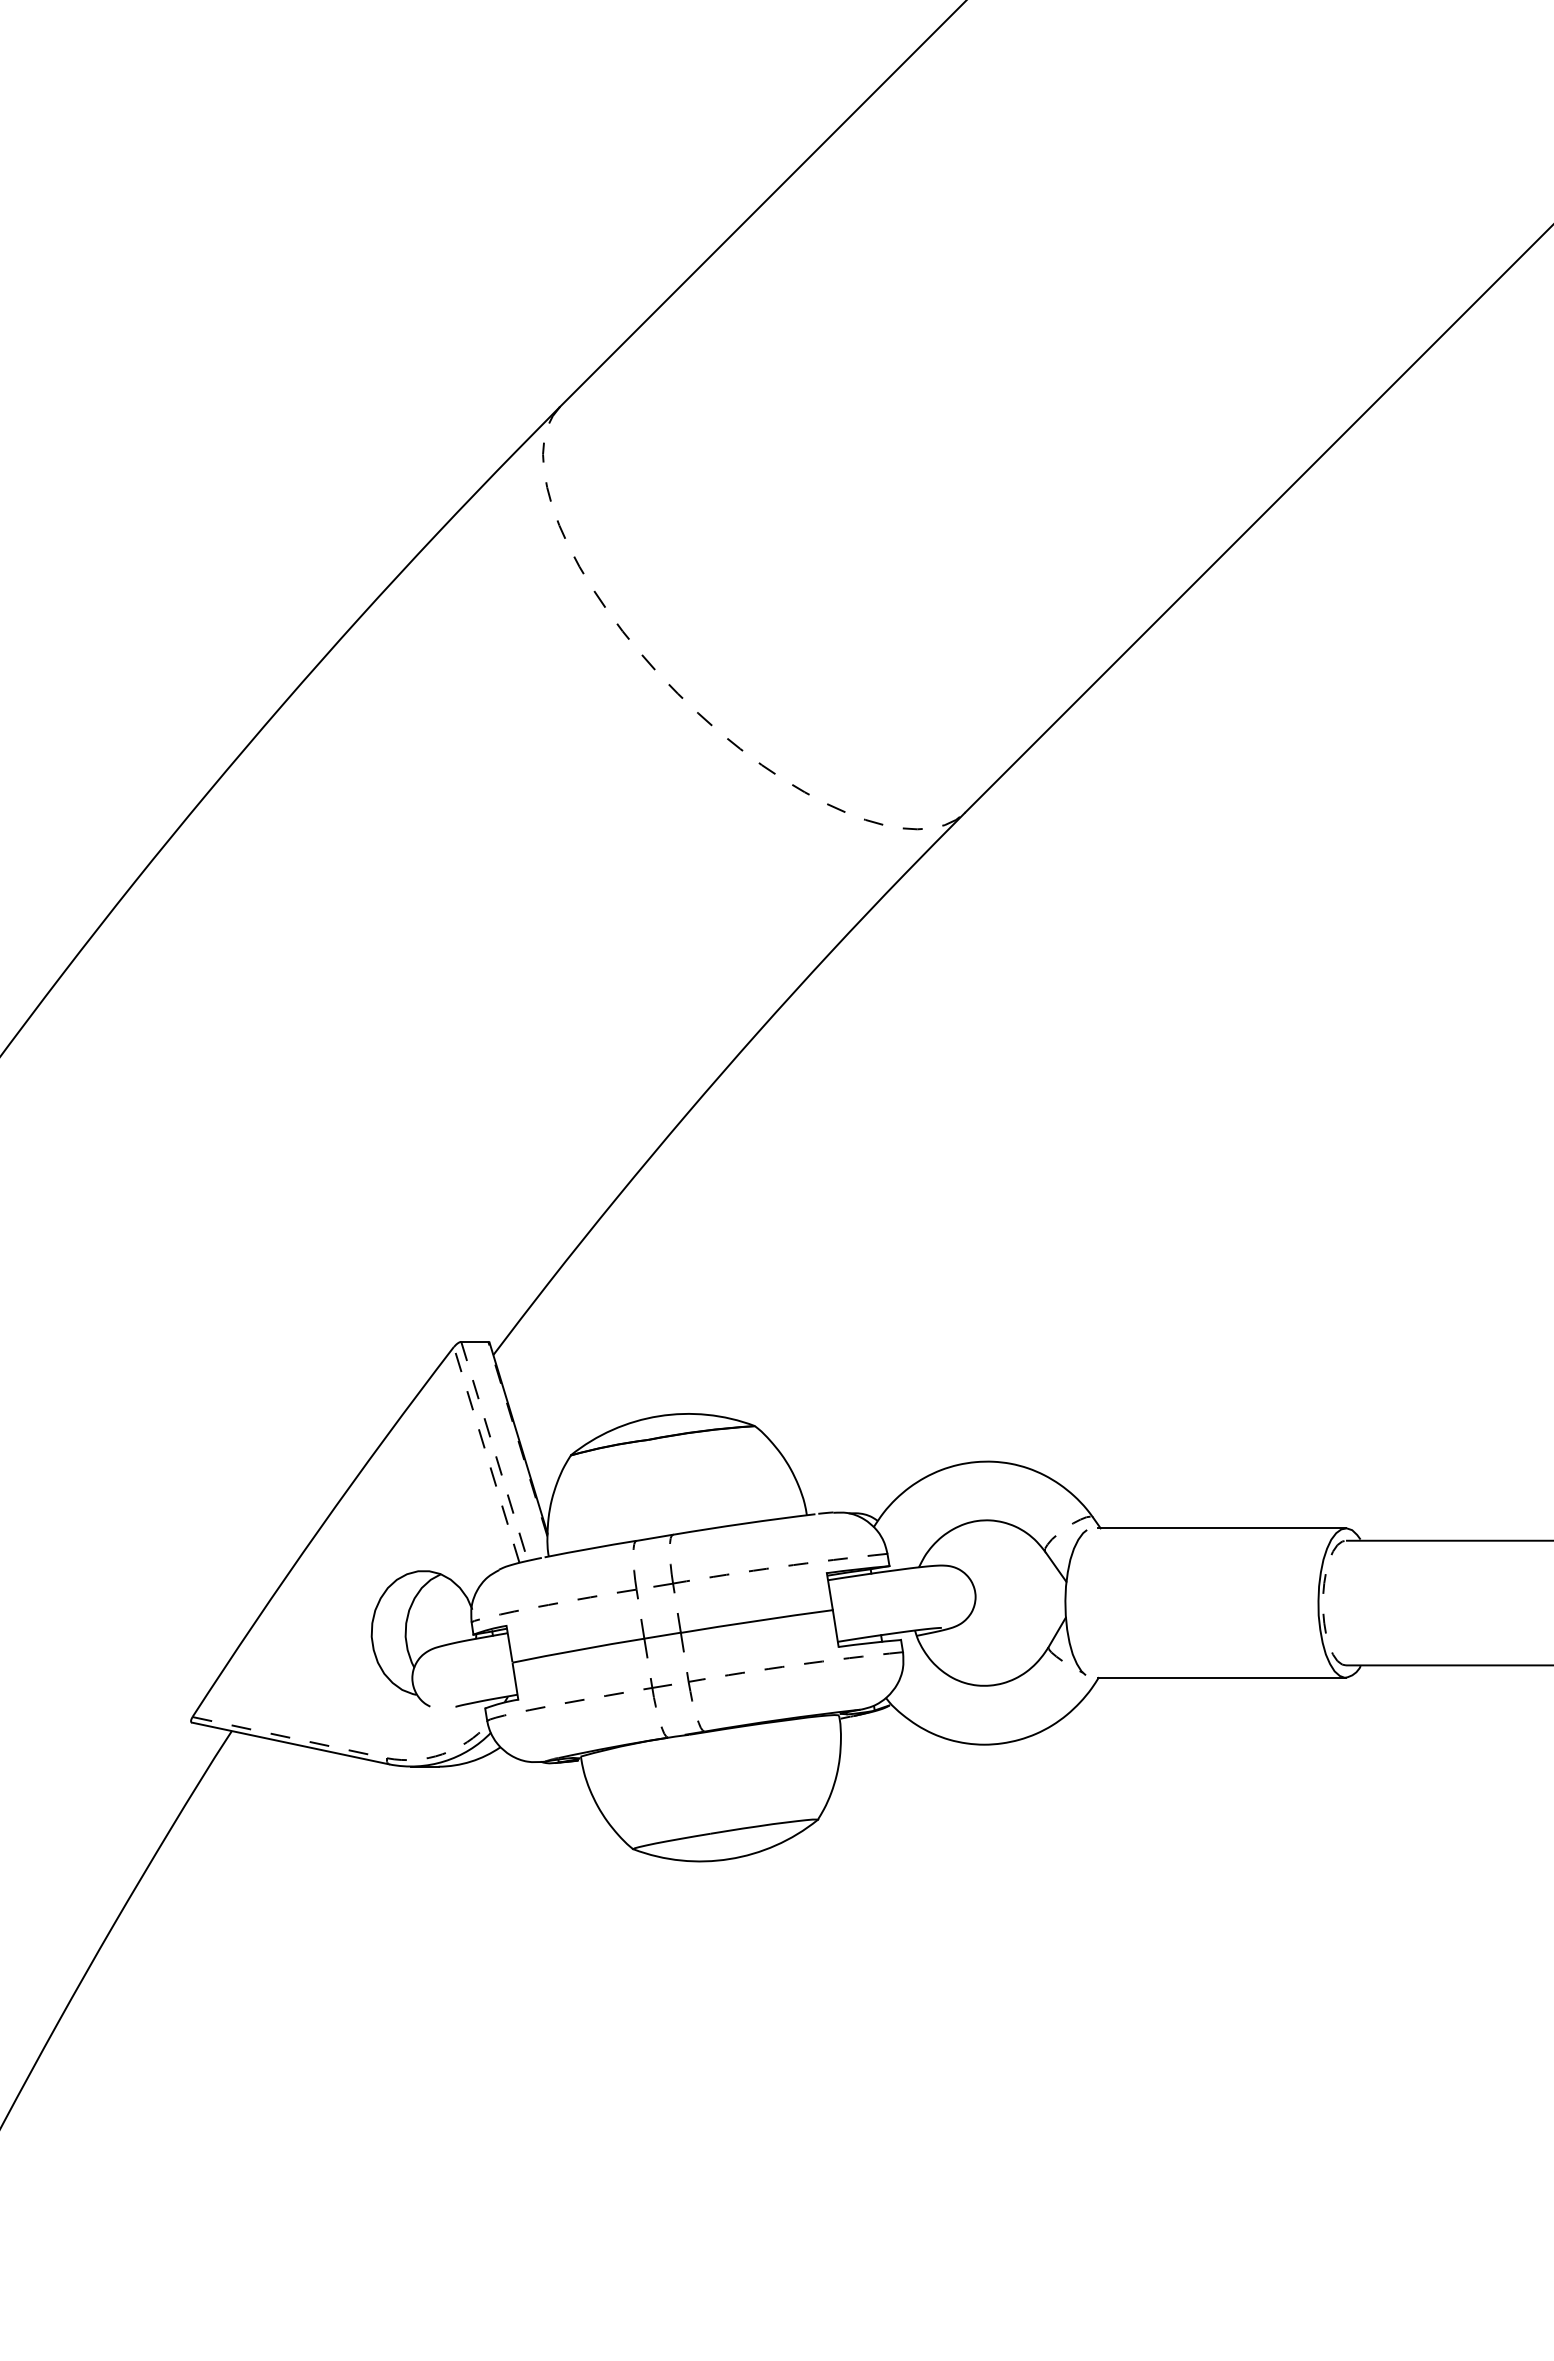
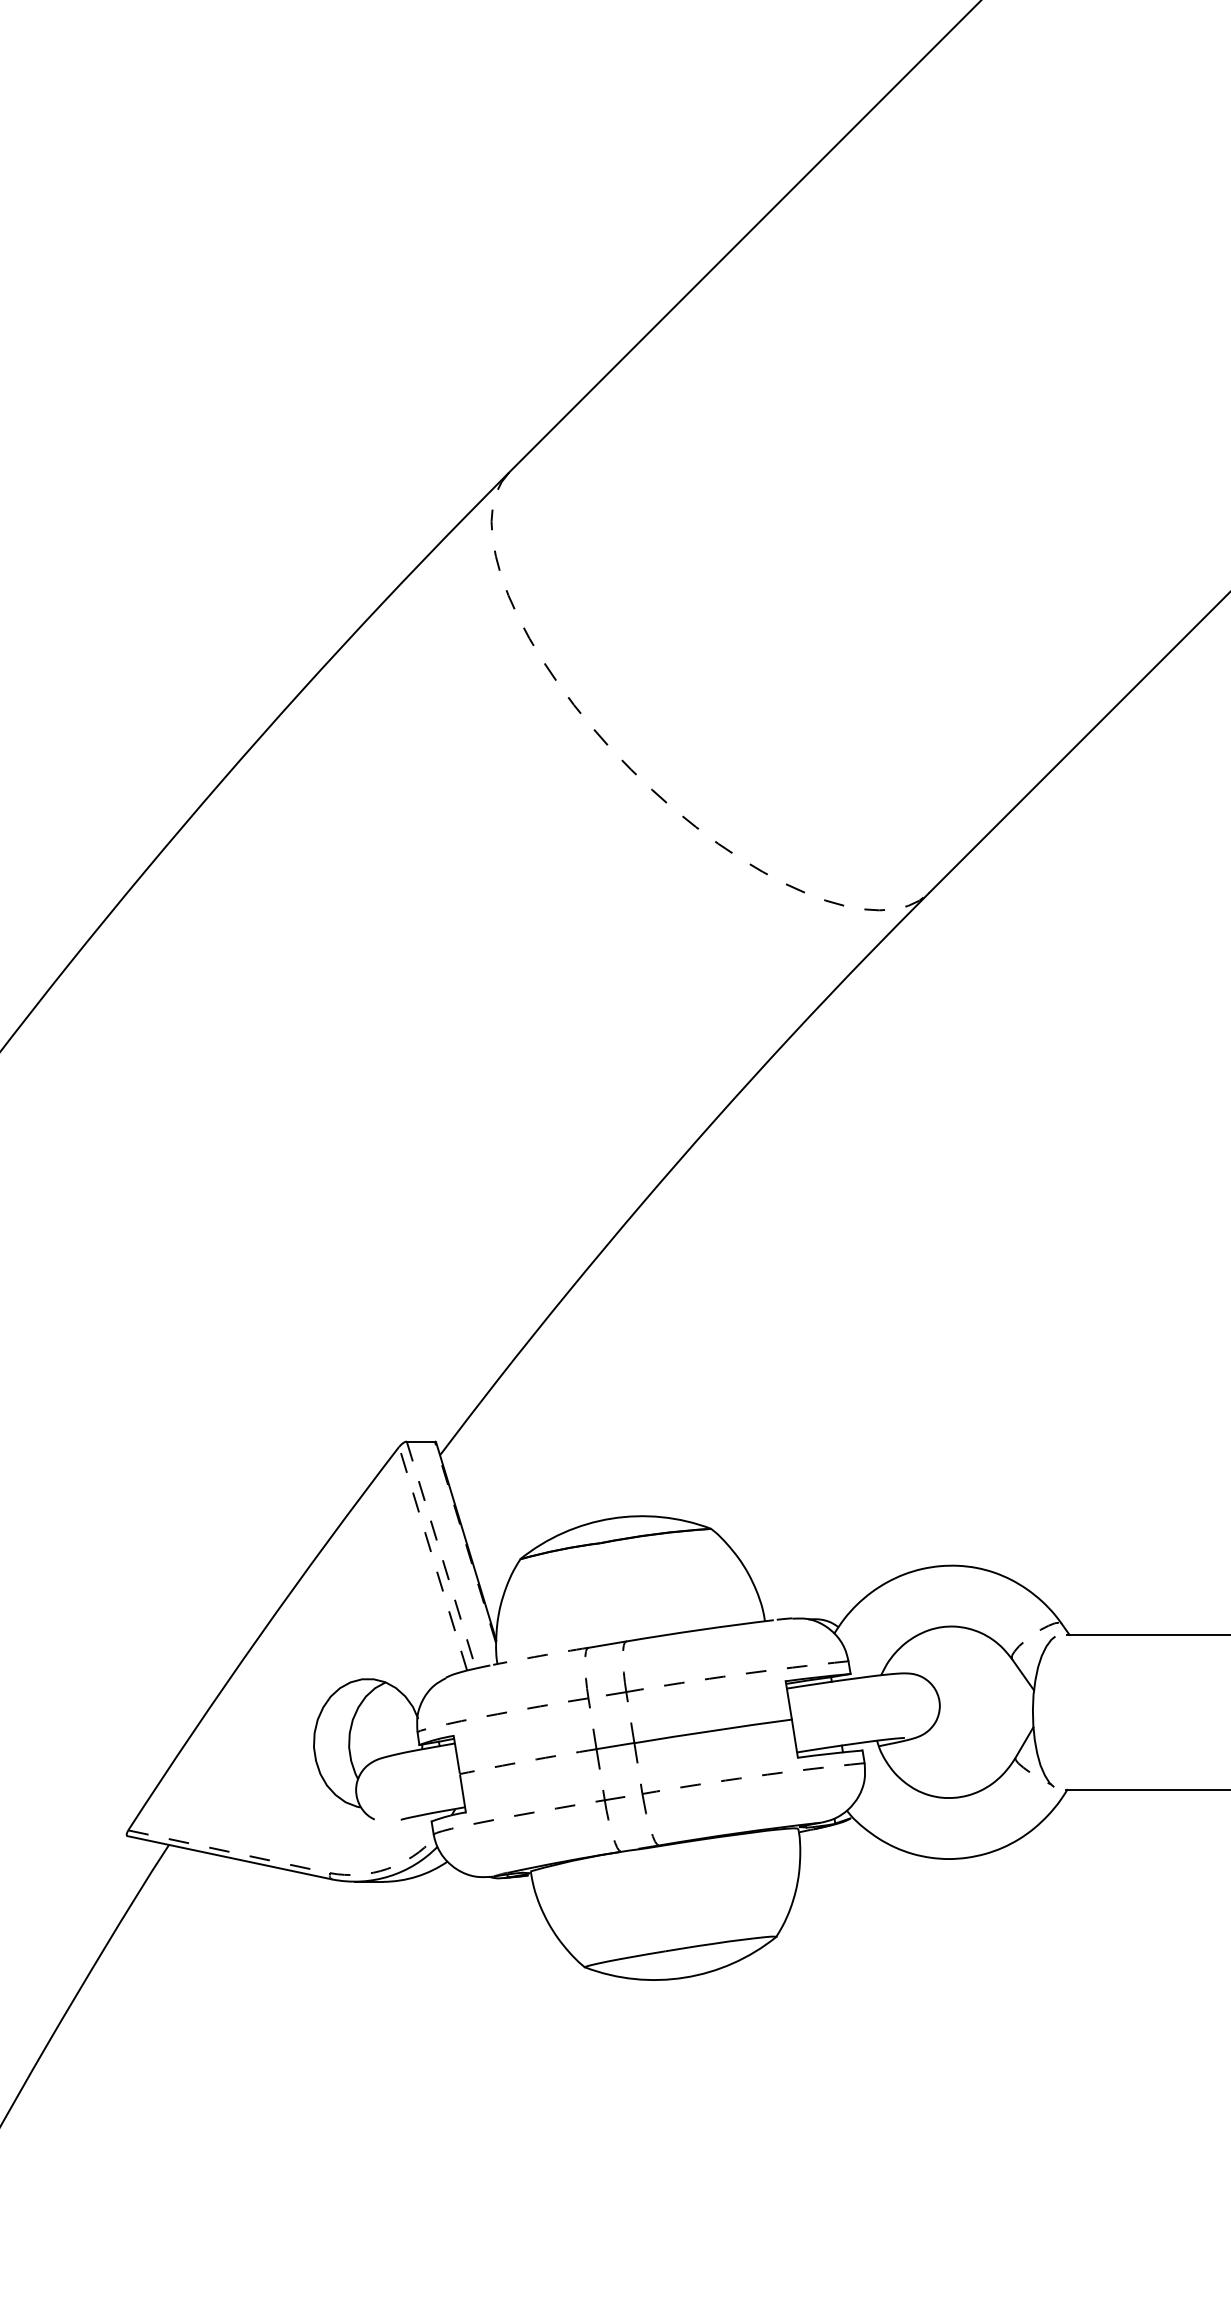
arc: (590, 1548) -> (540, 1655), solid -> dashed
arc: (578, 1650) -> (528, 1761), solid -> dashed

